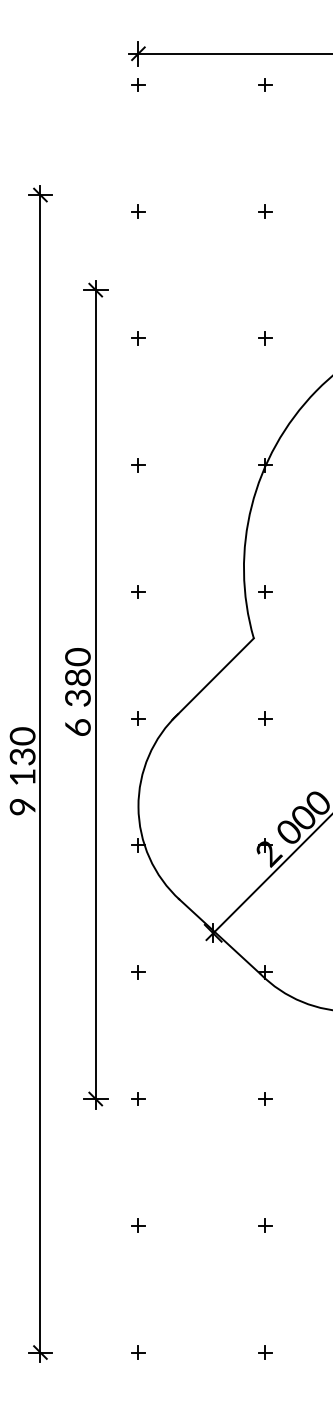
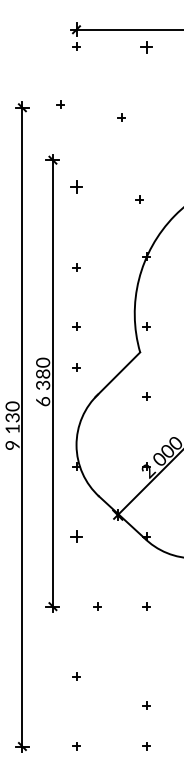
part: (265, 84) -> (146, 46), size x1.6
part: (138, 210) -> (60, 104), moved
part: (265, 210) -> (121, 117), moved
part: (138, 337) -> (76, 186), size x1.6
part: (265, 337) -> (139, 199), moved
part: (138, 464) -> (76, 267), moved
part: (138, 718) -> (76, 367), moved
part: (138, 972) -> (76, 536), size x1.6
part: (138, 1098) -> (97, 606), moved
part: (265, 1225) -> (146, 705), moved

